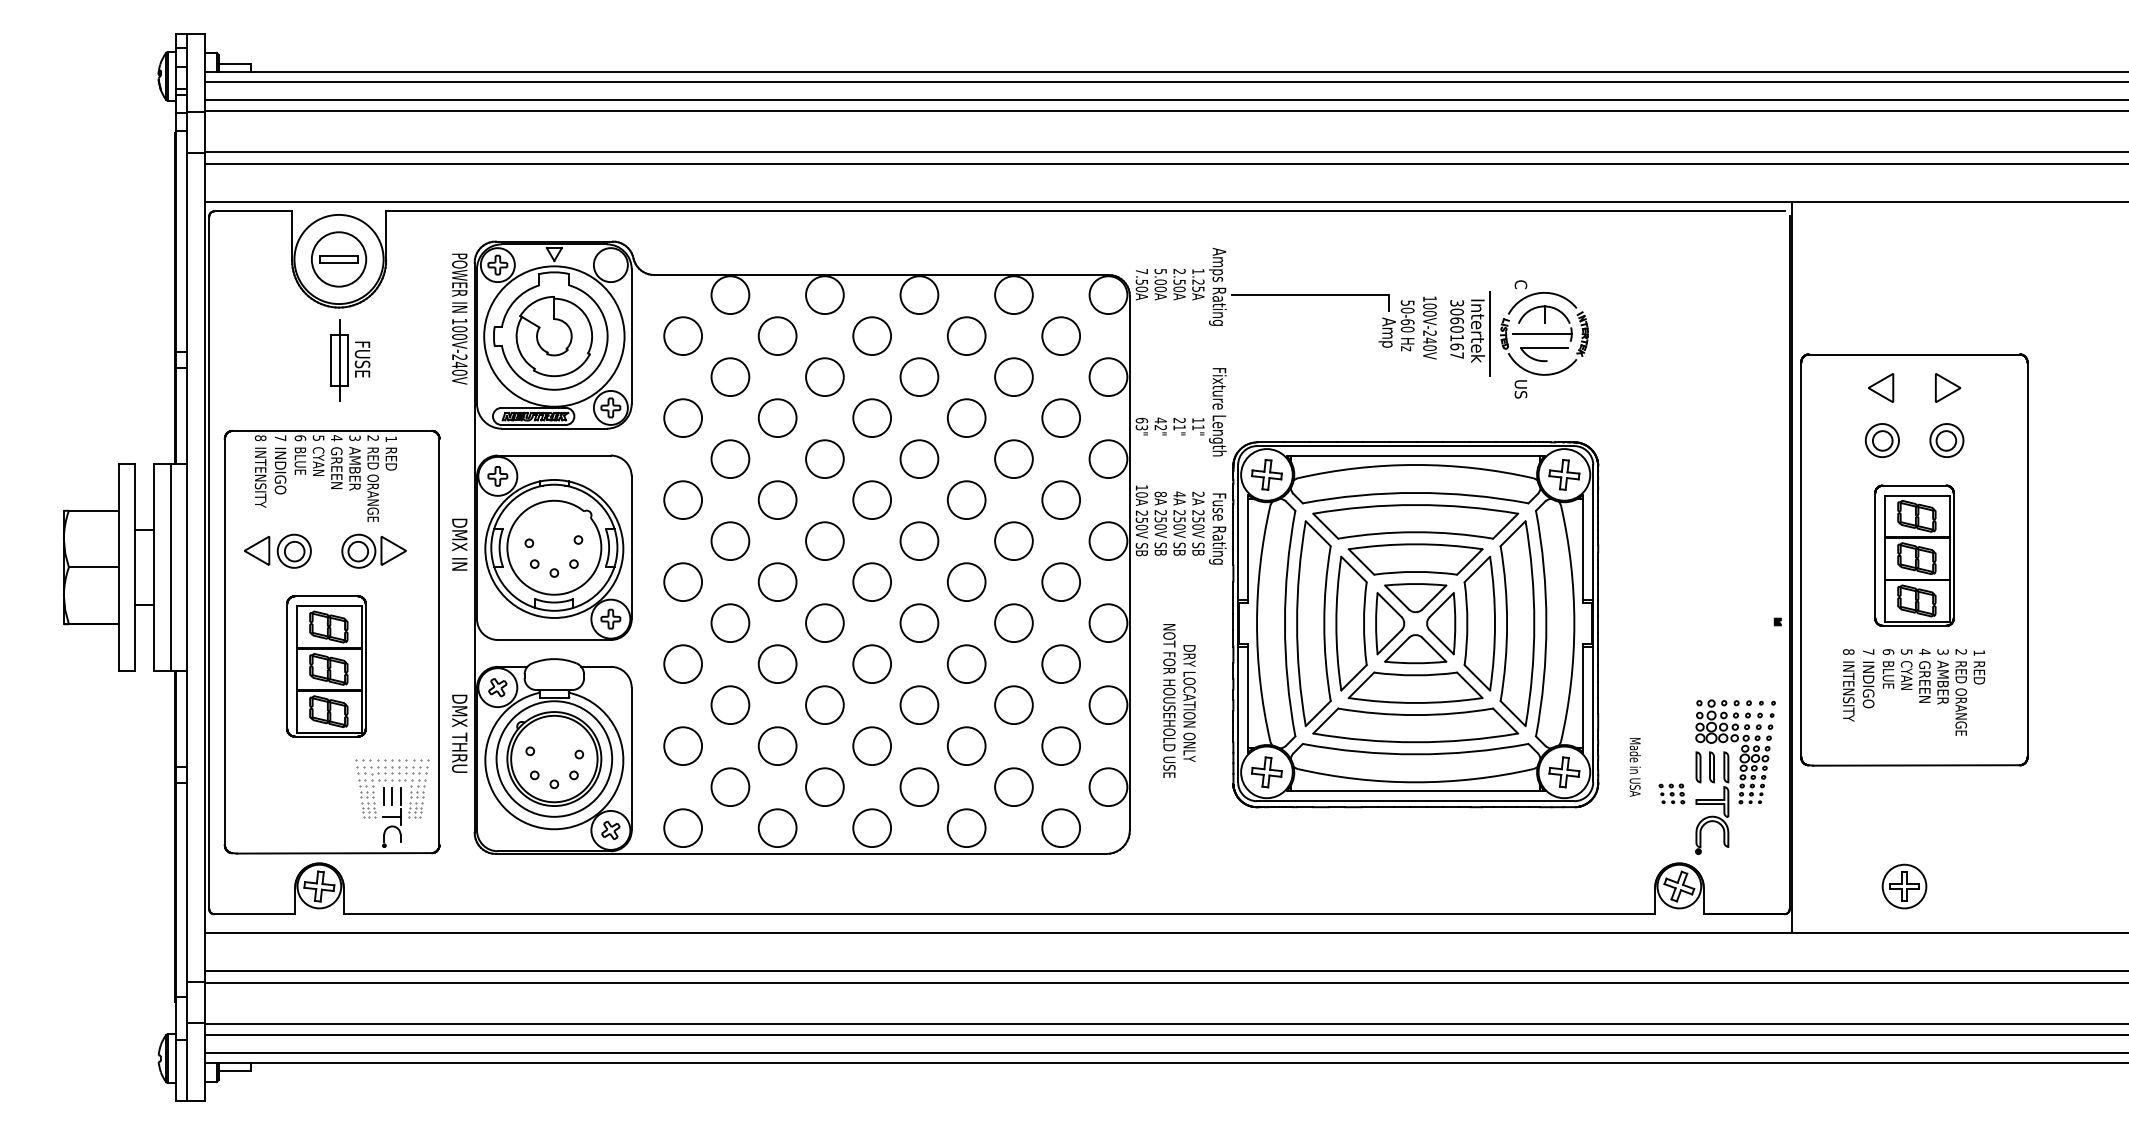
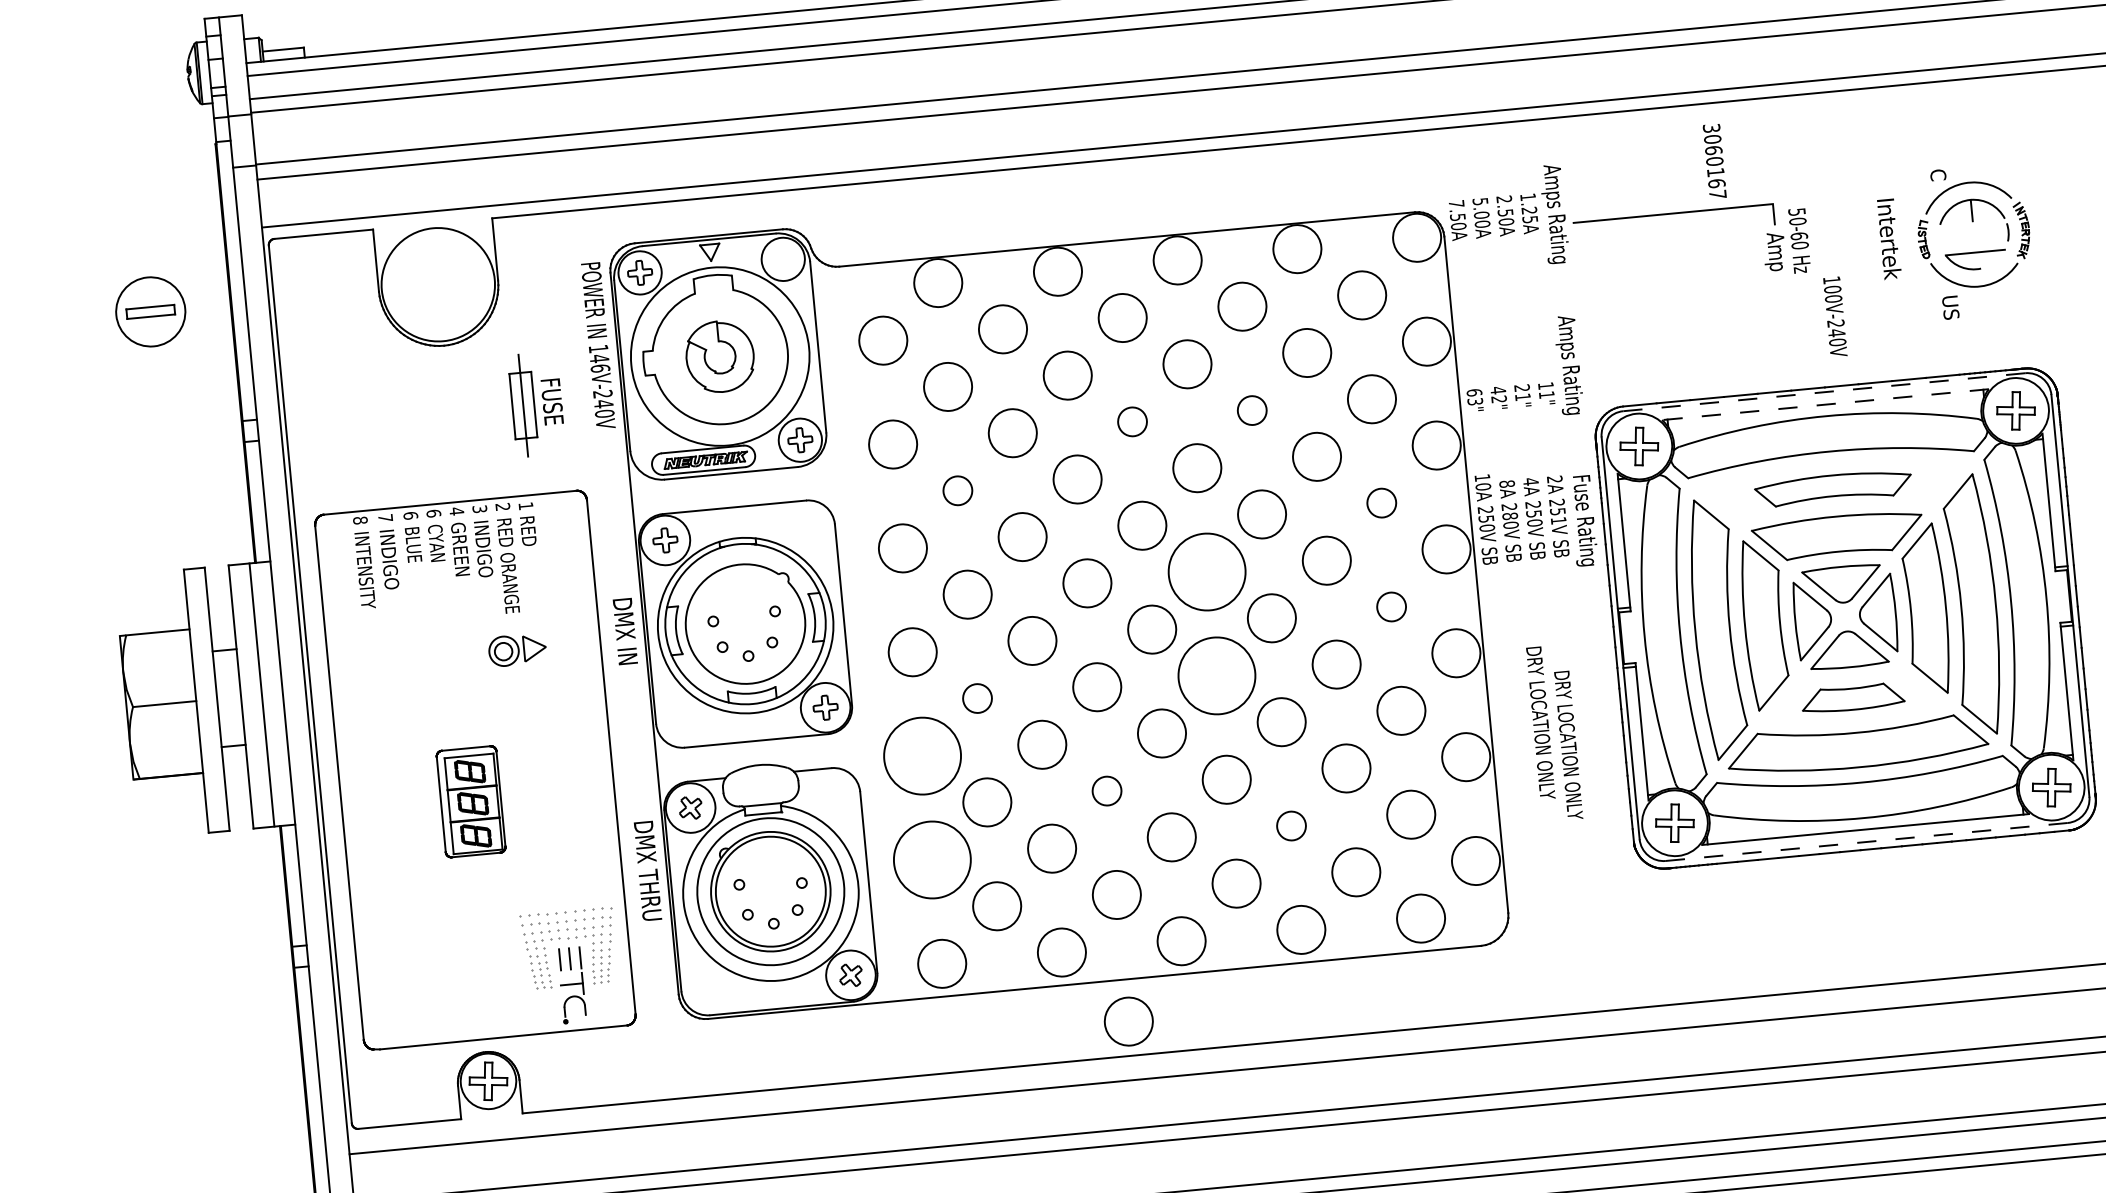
part: (339, 259) -> (151, 311), moved
text: (1429, 327) -> (1834, 316), moved
text: (1456, 329) -> (1714, 161), moved
text: (459, 332) -> (599, 362), 100V-240V -> 146V-240V
line: (1490, 334) -> (1905, 241), removed
line: (1541, 334) -> (1970, 235), removed
part: (553, 336) -> (719, 356), size x0.7
part: (350, 360) -> (537, 404), moved
text: (1217, 411) -> (1569, 372), Fixture Length -> Amps Rating
circle: (872, 418) -> (1132, 422), size x0.6
circle: (966, 418) -> (1252, 411), size x0.6
text: (318, 438) -> (433, 513), 5 -> 6
line: (1415, 446) -> (1824, 392), solid -> dashed
line: (1415, 455) -> (1825, 404), solid -> dashed
circle: (730, 459) -> (958, 491), size x0.6
text: (354, 468) -> (482, 547), AMBER -> INDIGO
circle: (1061, 500) -> (1382, 503), size x0.6
text: (1160, 519) -> (1509, 515), 250V -> 280V
part: (1415, 521) -> (1833, 487), size x0.6
text: (1198, 526) -> (1558, 520), 250V -> 251V
circle: (919, 541) -> (1207, 572), size x1.6
part: (277, 550) -> (395, 660), removed
part: (373, 550) -> (516, 649), size x0.7
circle: (1061, 582) -> (1391, 607), size x0.6
circle: (730, 623) -> (977, 698), size x0.6
circle: (919, 623) -> (1217, 676), size x1.6
circle: (683, 664) -> (923, 756), size x1.6
part: (326, 666) -> (471, 801), size x0.6
part: (1415, 687) -> (1852, 697), size x0.6
text: (1169, 701) -> (1543, 745), NOT FOR HOUSEHOLD USE -> DRY LOCATION ONLY
circle: (824, 705) -> (1106, 791), size x0.6
circle: (683, 746) -> (932, 860), size x1.6
circle: (966, 746) -> (1291, 826), size x0.6
line: (1415, 801) -> (1866, 842), solid -> dashed
circle: (824, 886) -> (1128, 1020), added

